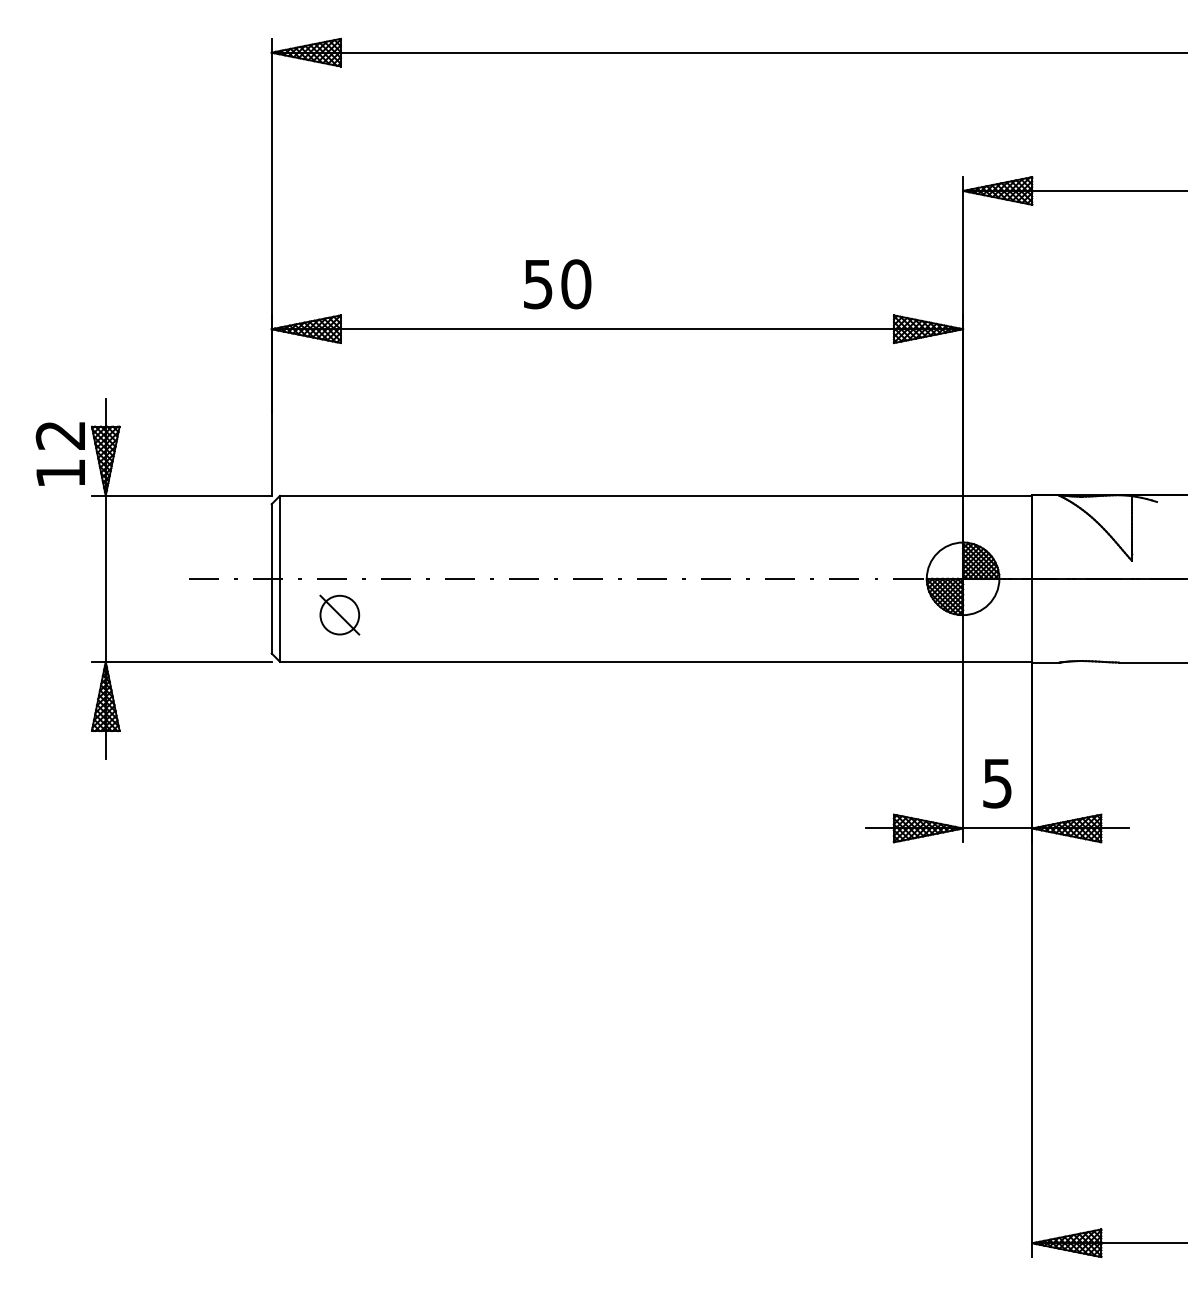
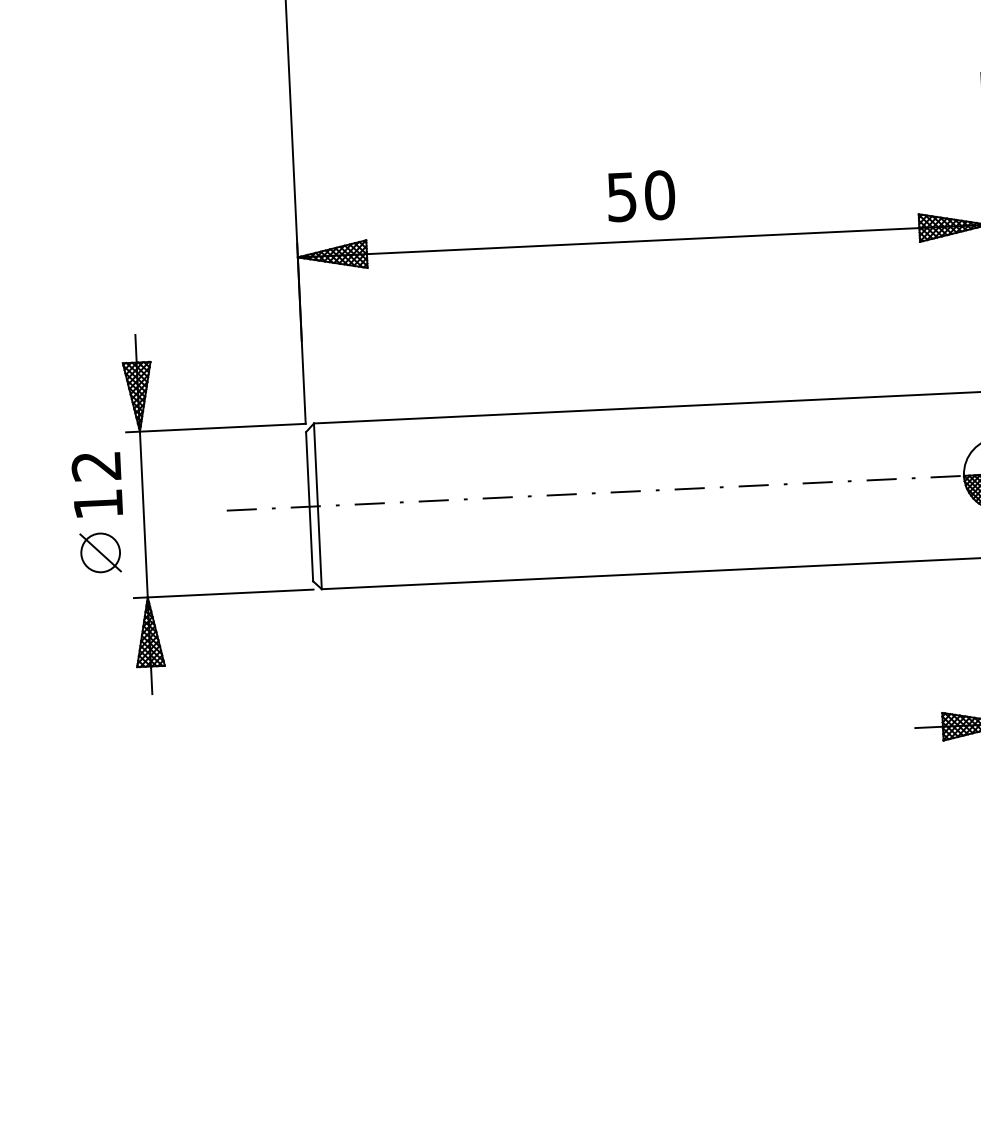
text: (557, 284) -> (641, 196), moved
text: (59, 453) -> (96, 484), moved
part: (339, 614) -> (100, 552), moved

